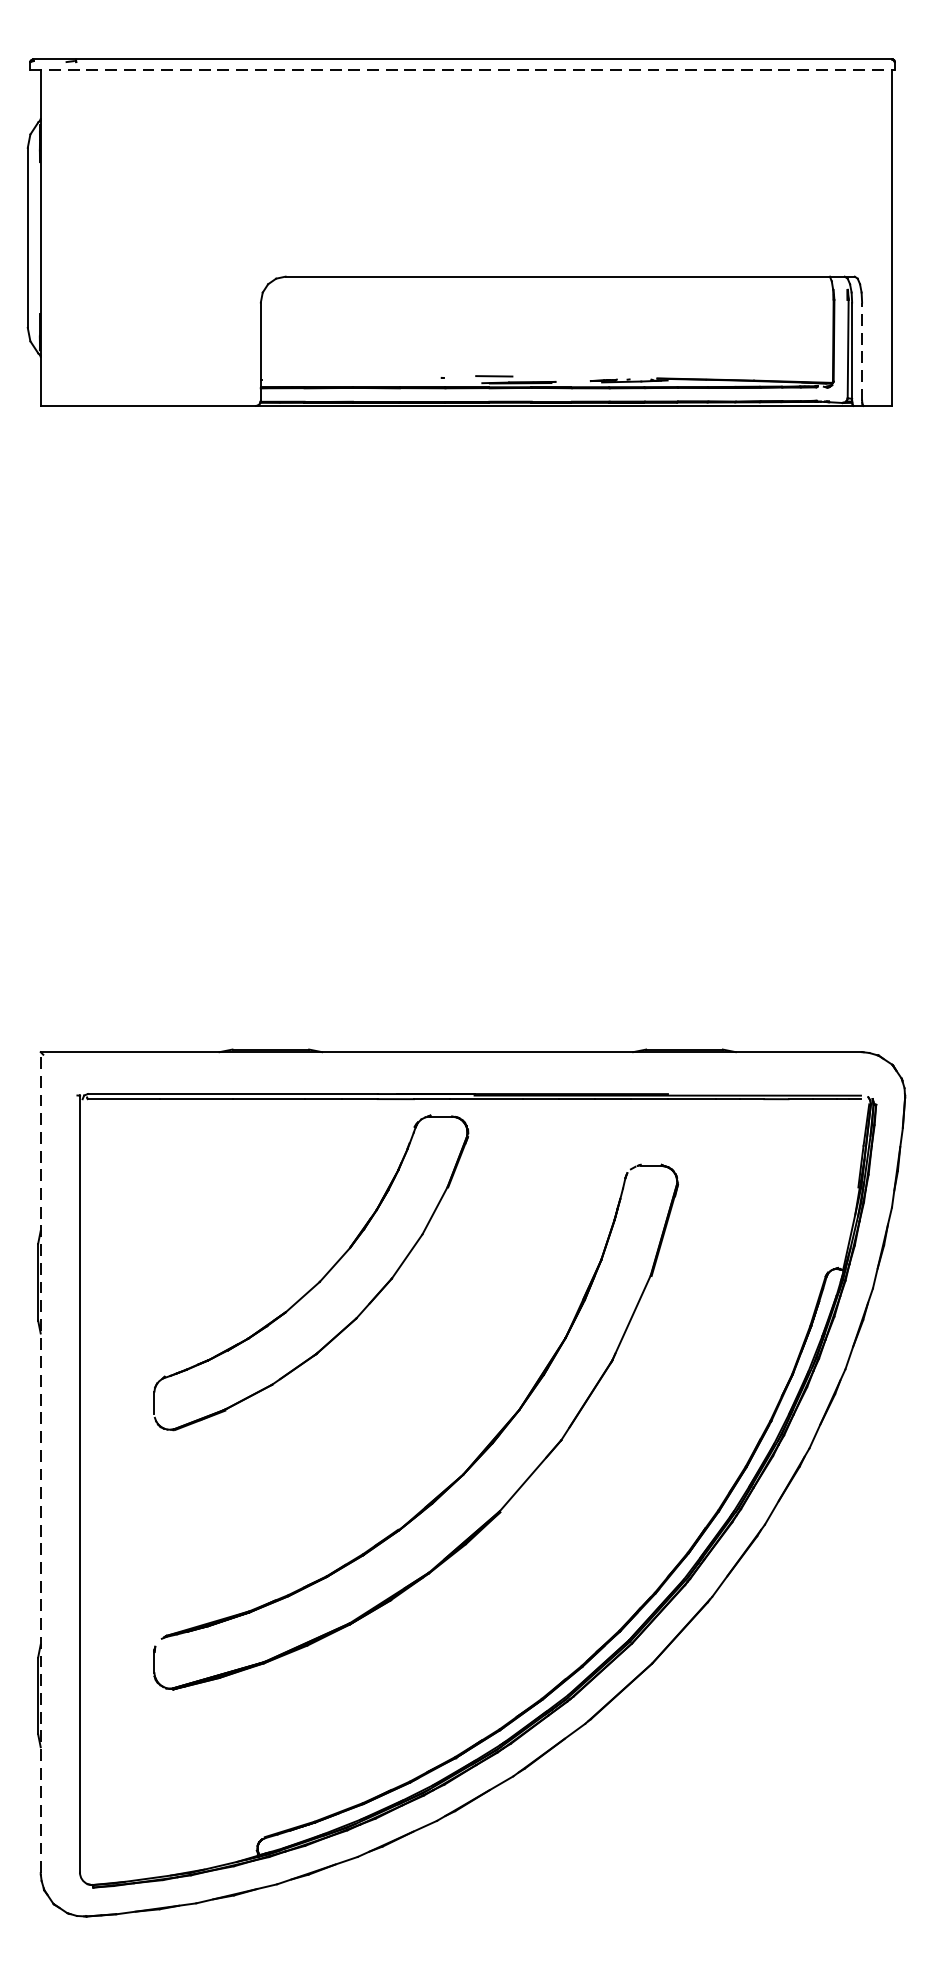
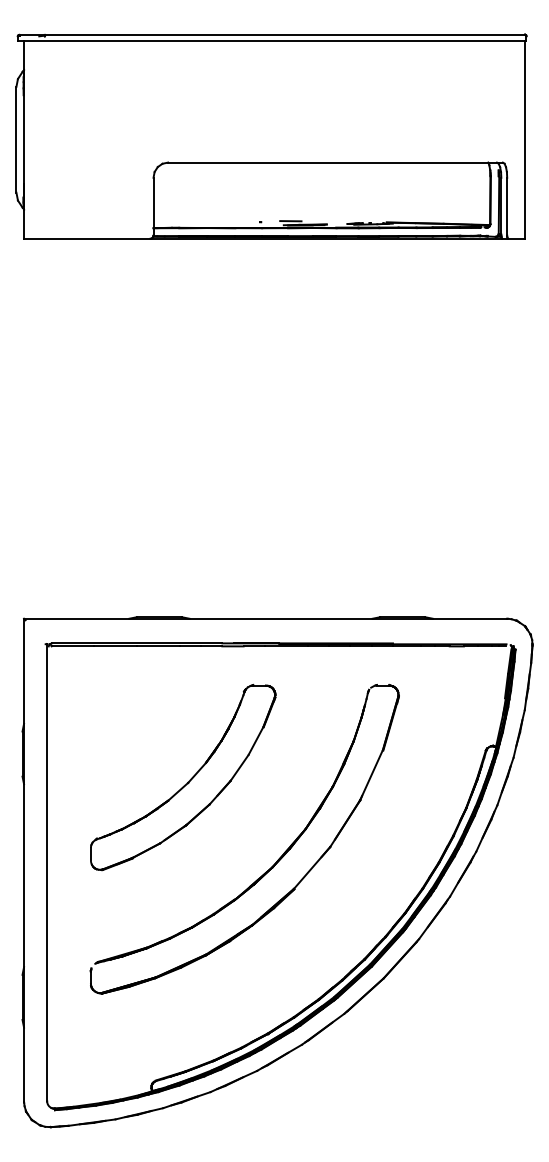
line: (463, 69) -> (272, 40), dashed -> solid
line: (862, 351) -> (507, 206), dashed -> solid
part: (321, 1276) -> (189, 779), moved
line: (41, 1461) -> (24, 859), dashed -> solid

